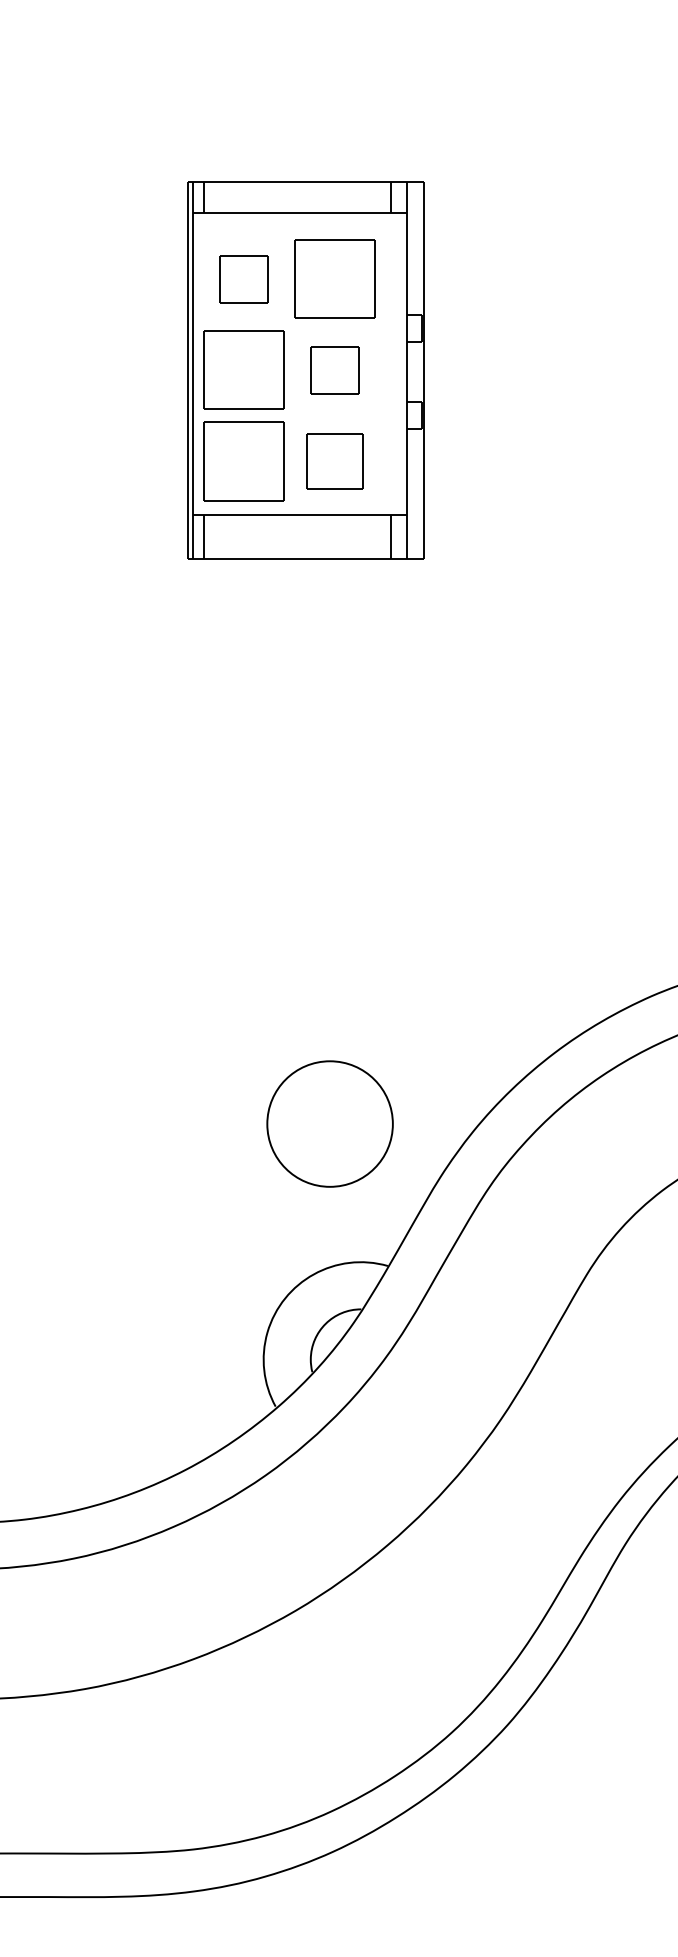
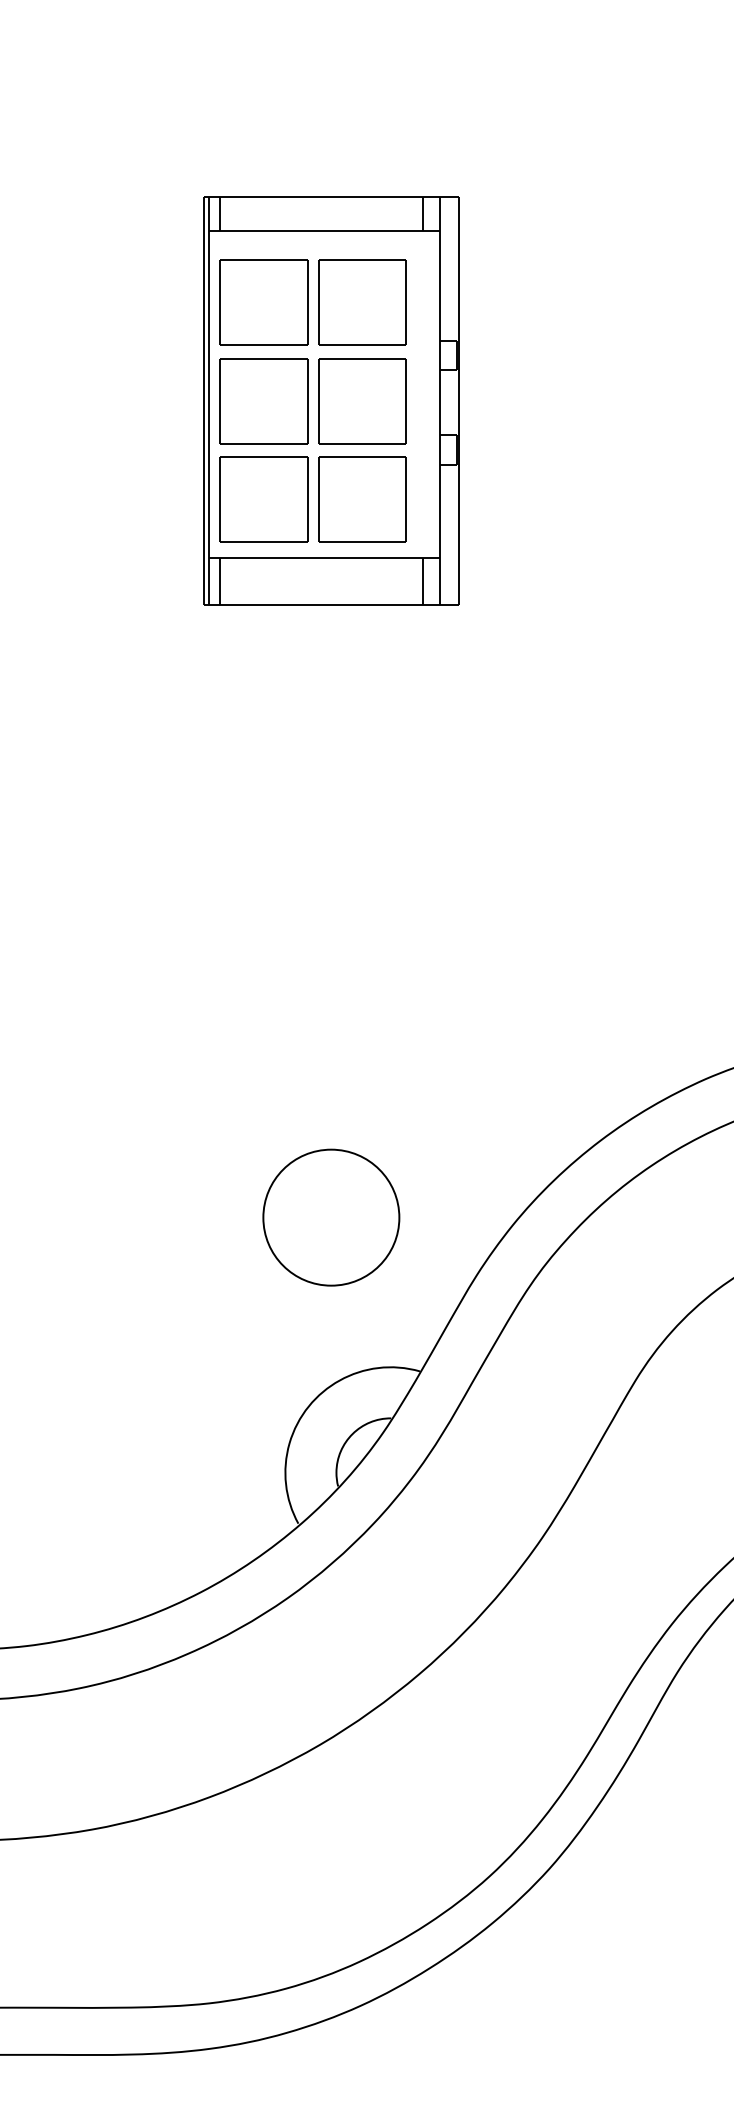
part: (243, 278) -> (263, 301), size x1.67
part: (334, 369) -> (362, 400), size x1.67
part: (334, 461) -> (362, 500), size x1.43
part: (329, 1123) -> (330, 1217), moved

